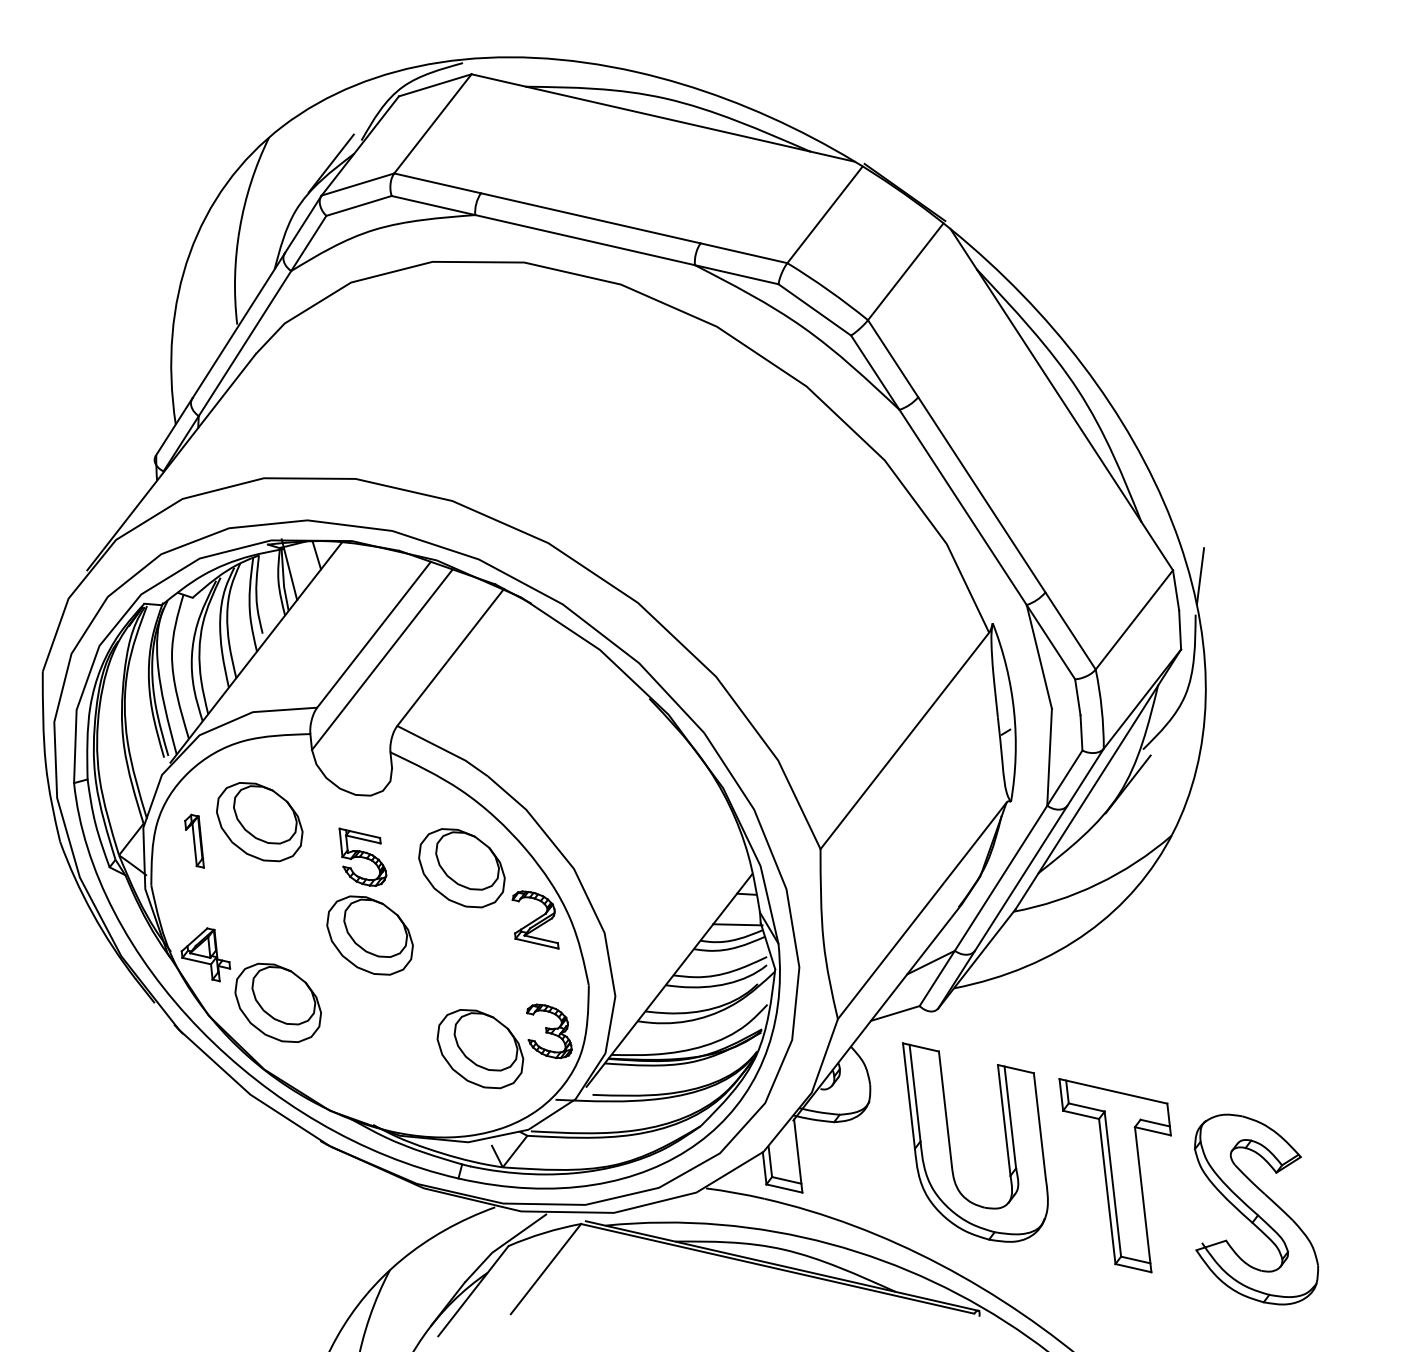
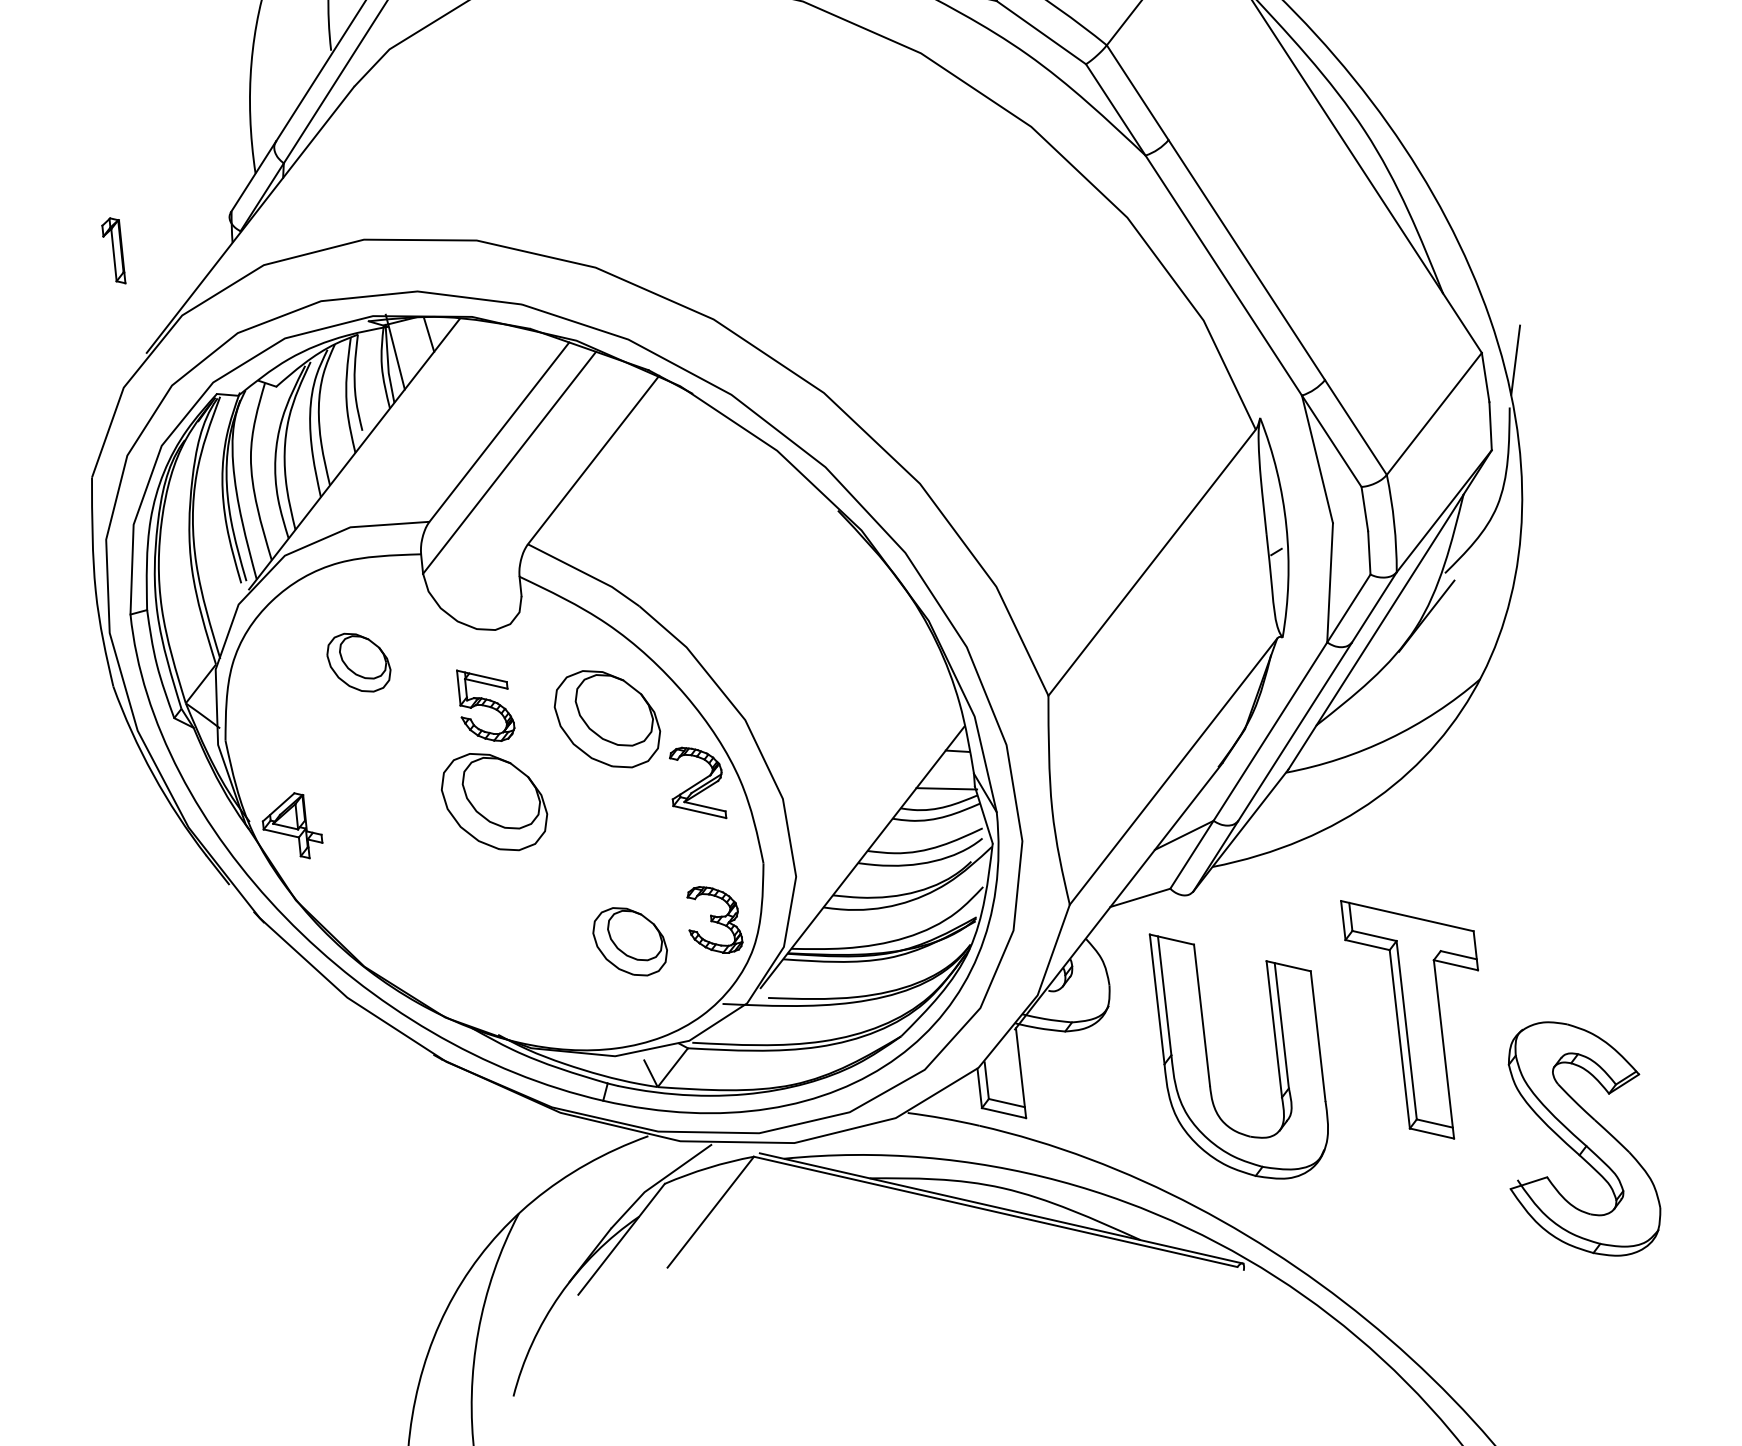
part: (259, 822) -> (358, 663), size x0.6
part: (194, 840) -> (113, 249), moved
part: (277, 1002) -> (380, 884), removed
part: (480, 1049) -> (630, 942), size x0.7
part: (1114, 1175) -> (1408, 1019), moved

